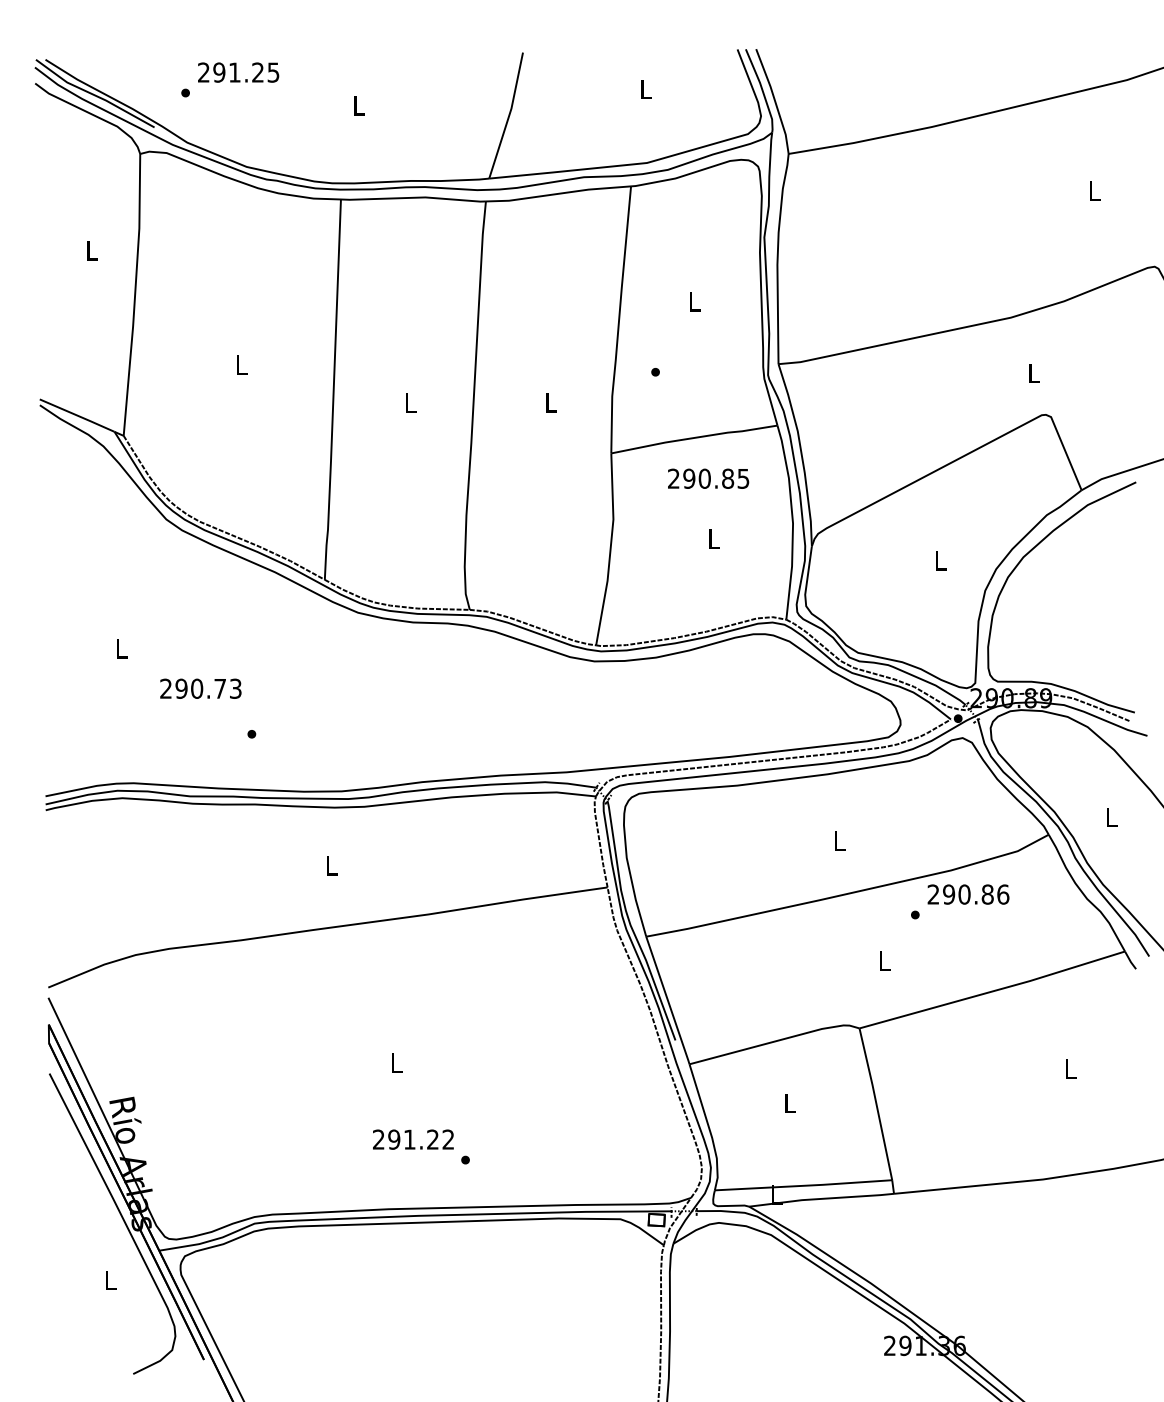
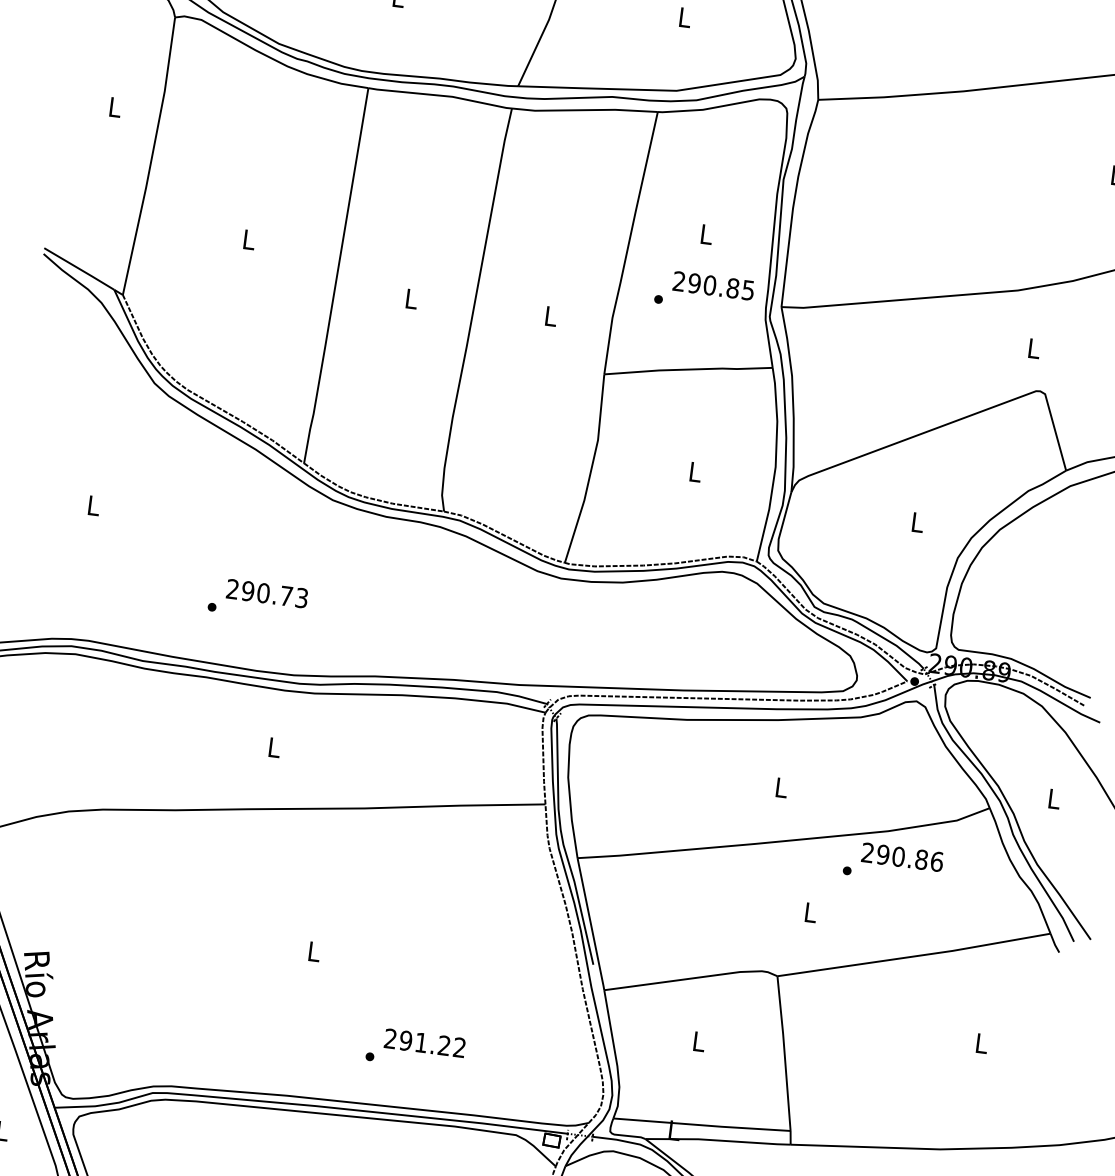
text: (708, 478) -> (713, 285), moved
text: (200, 688) -> (266, 593), moved
text: (413, 1139) -> (425, 1043), moved

